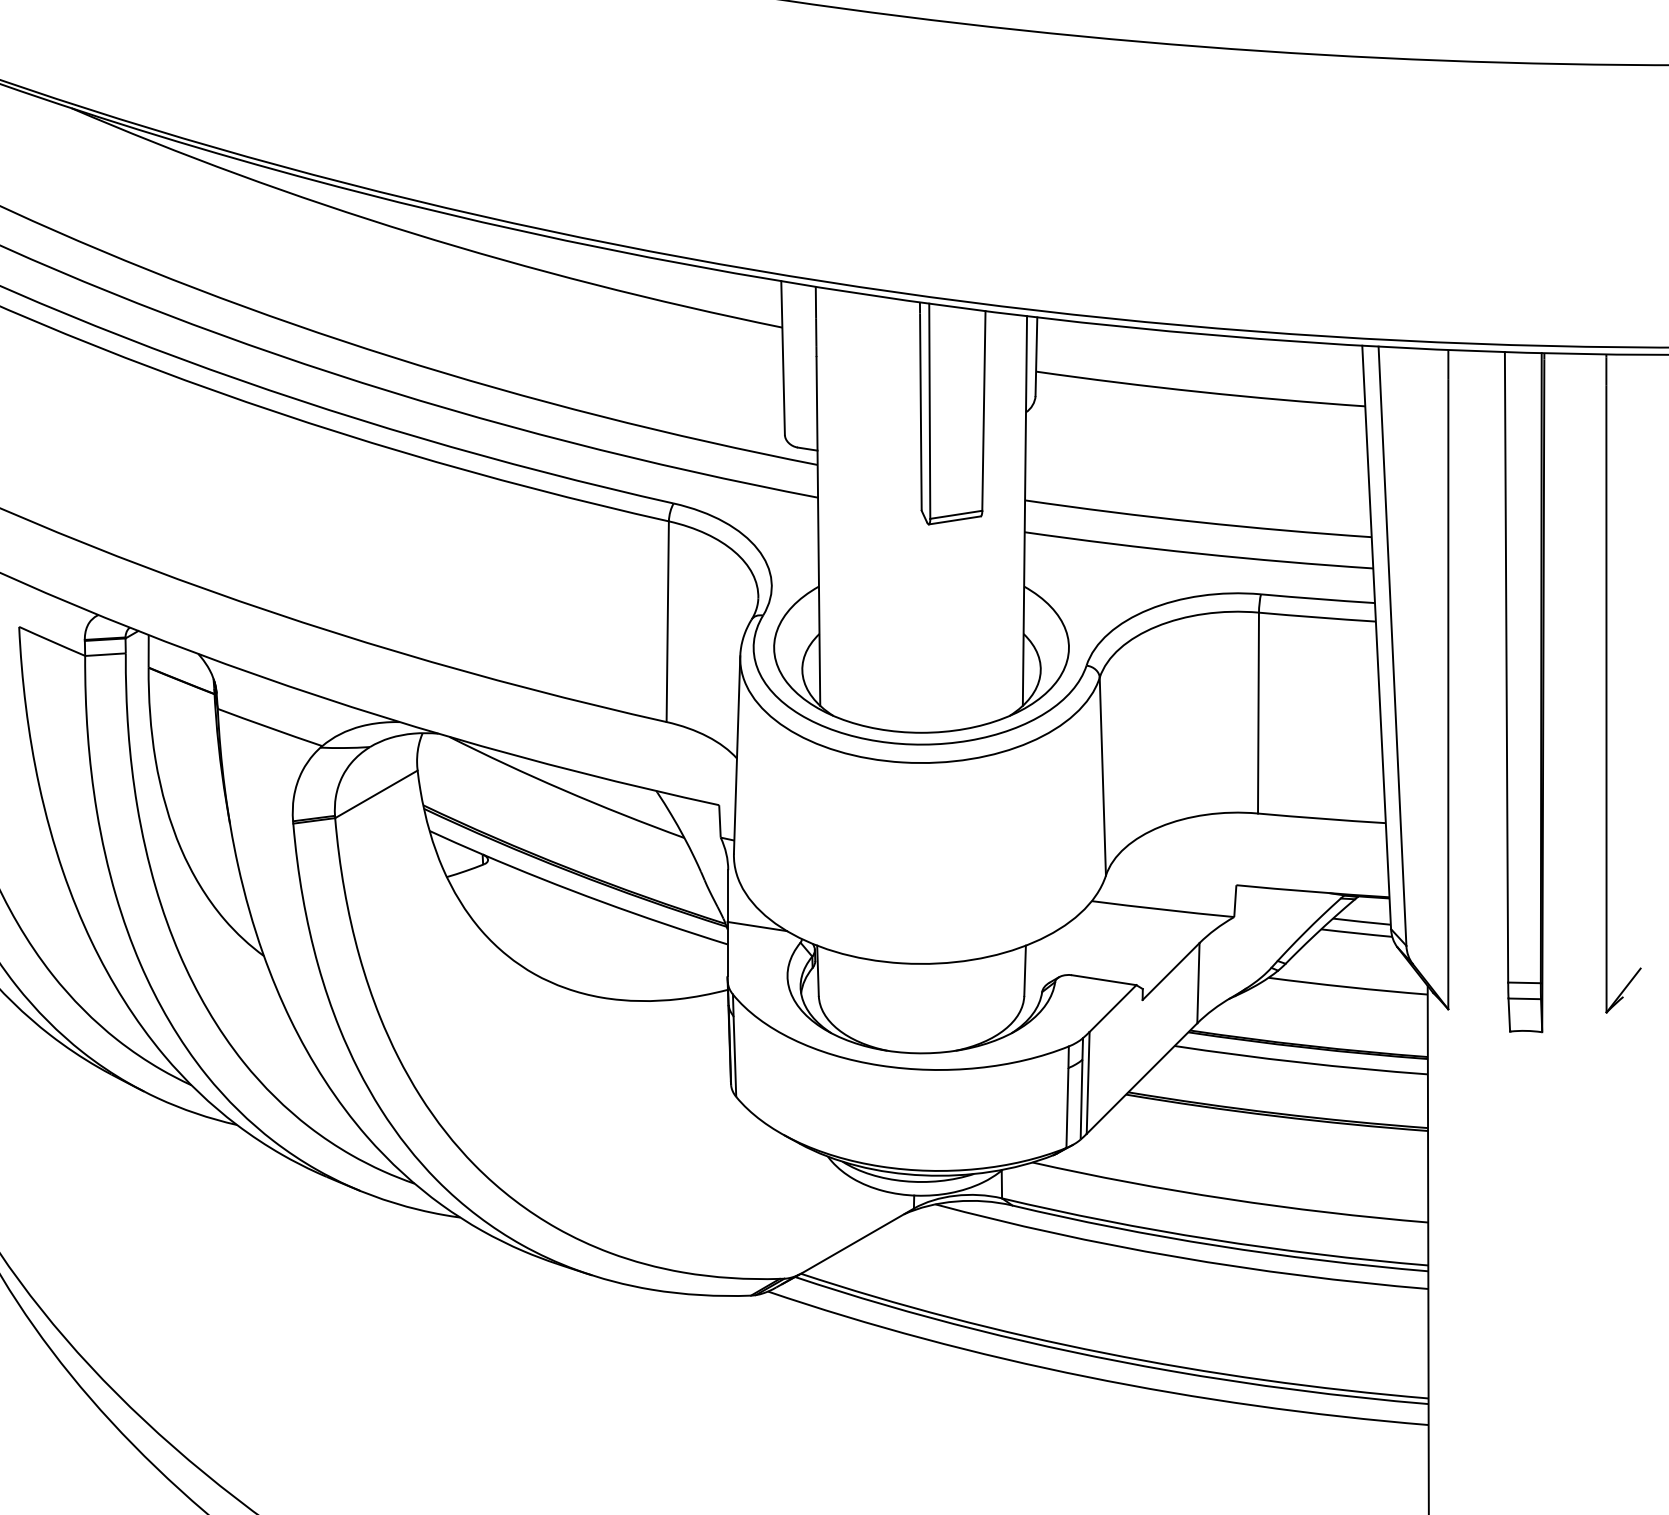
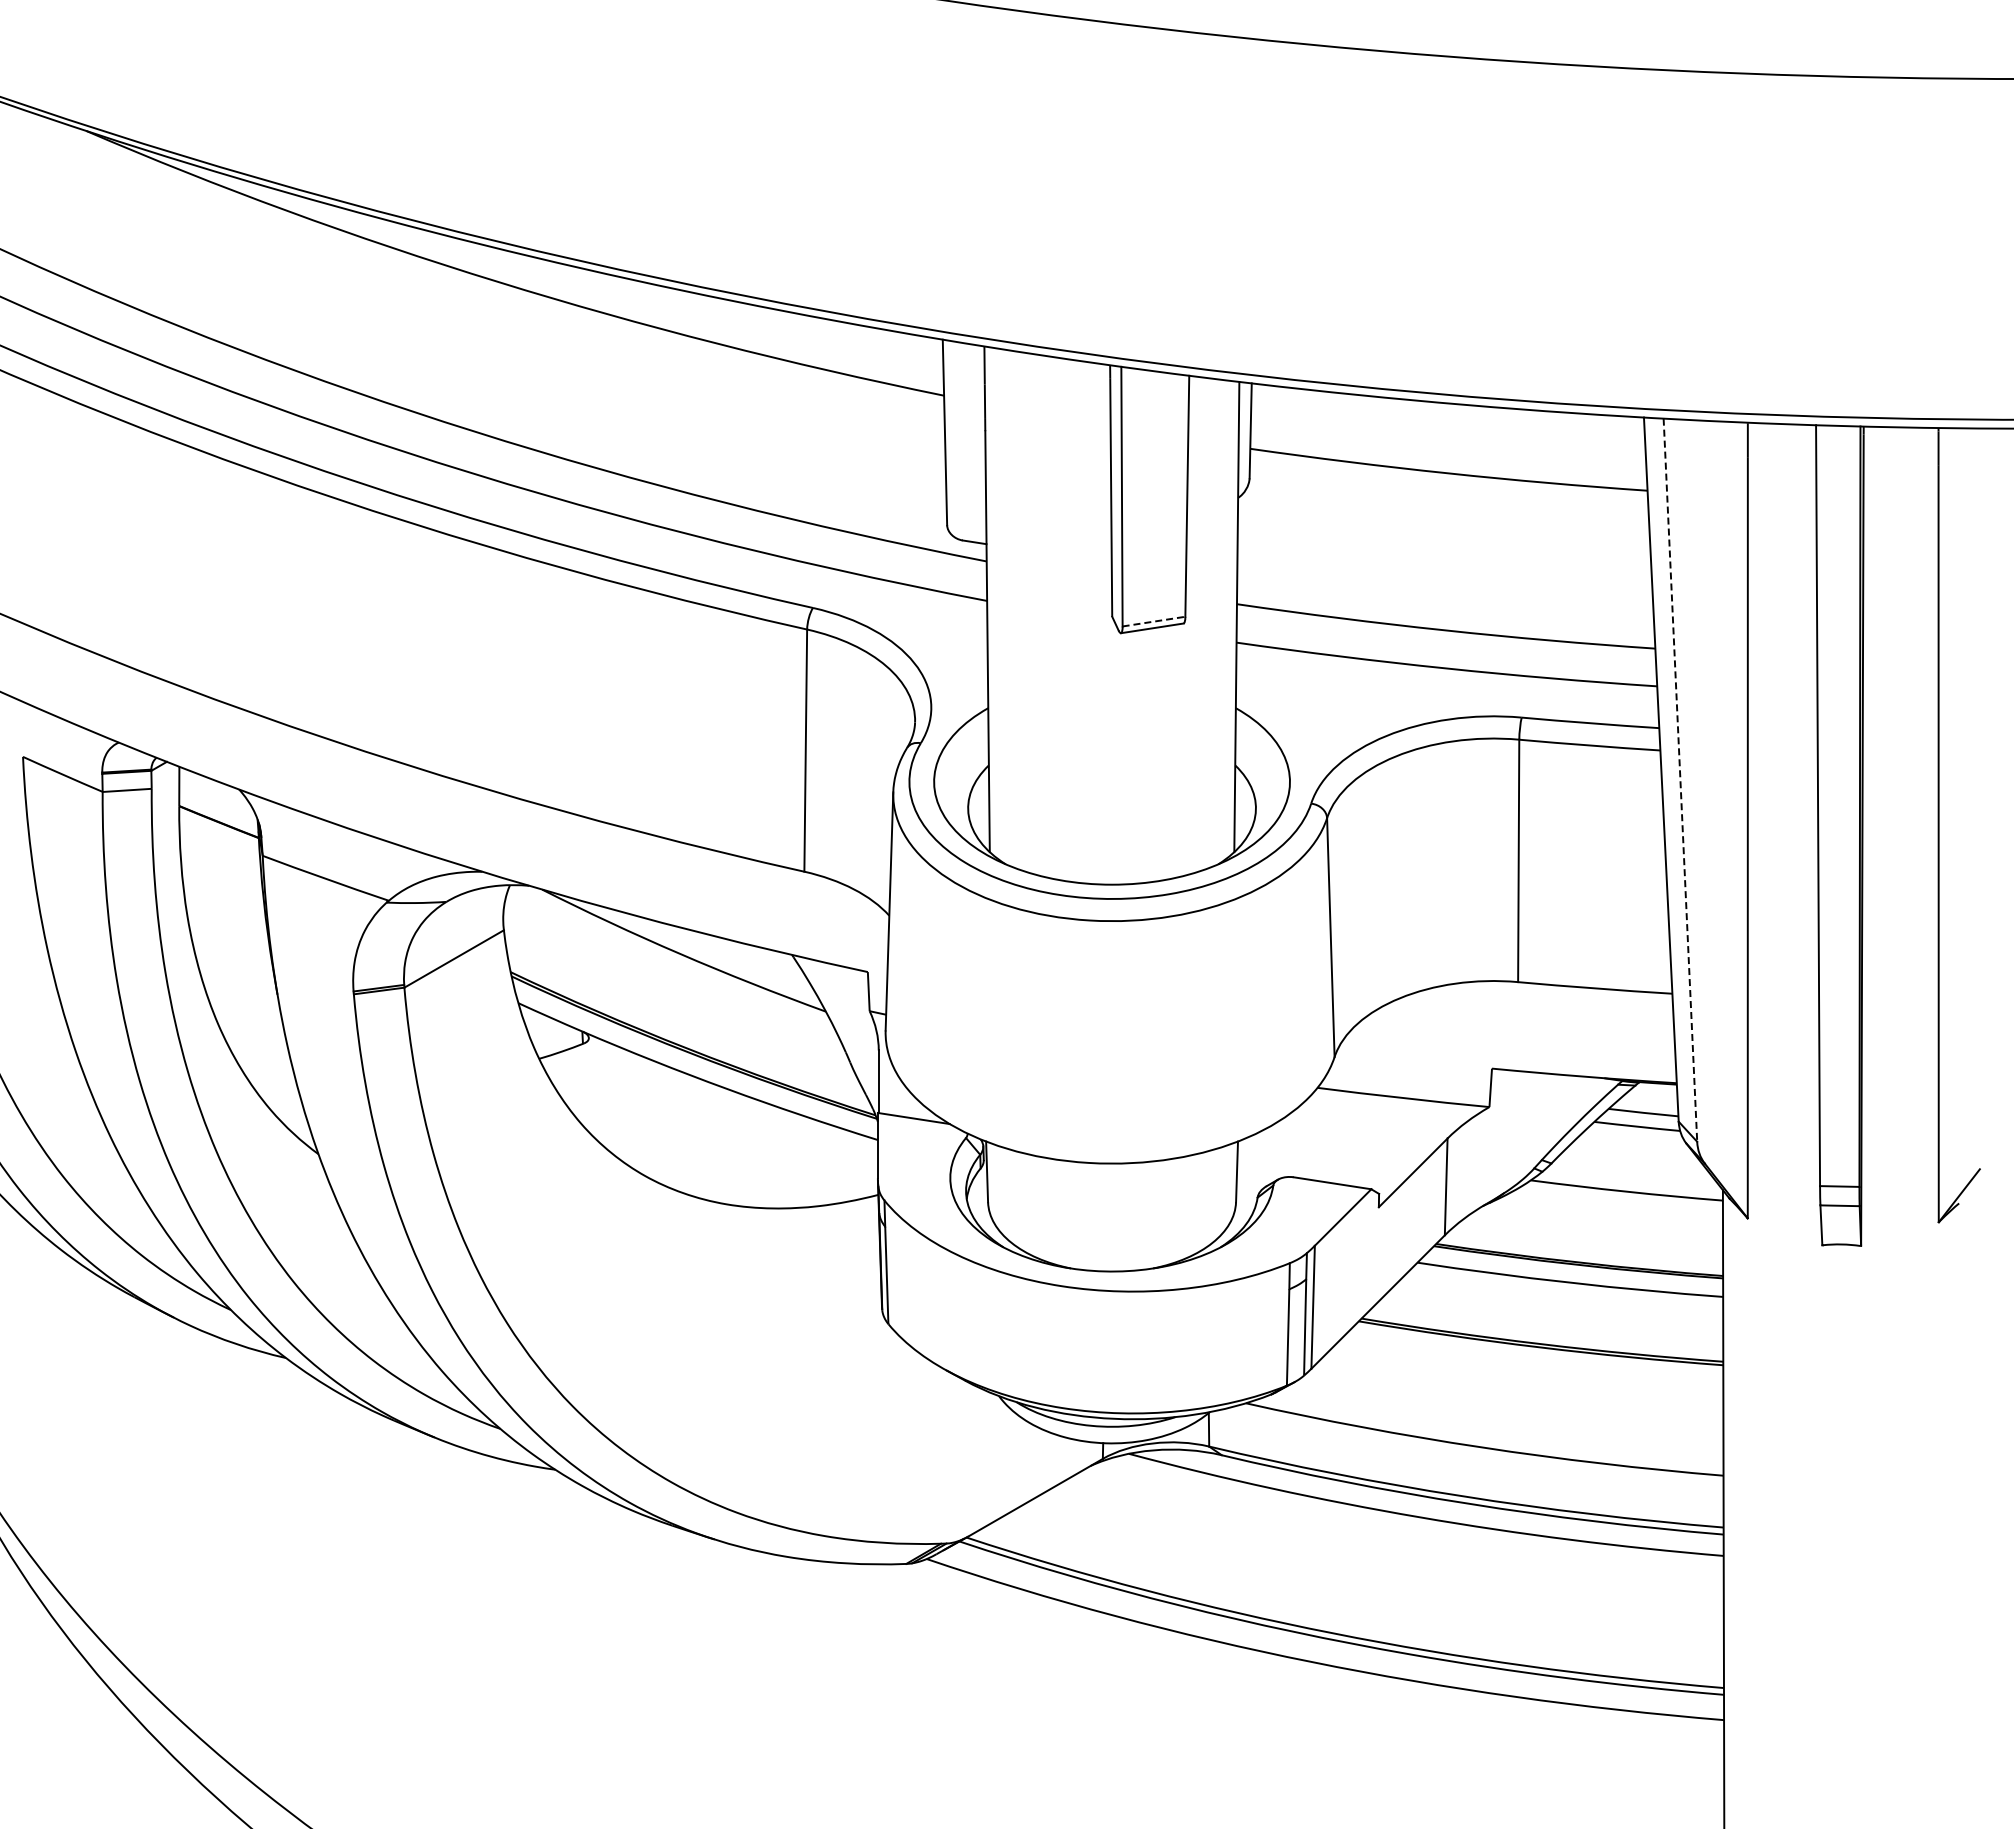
line: (955, 514) -> (1153, 621), solid -> dashed
line: (1392, 646) -> (1680, 780), solid -> dashed

